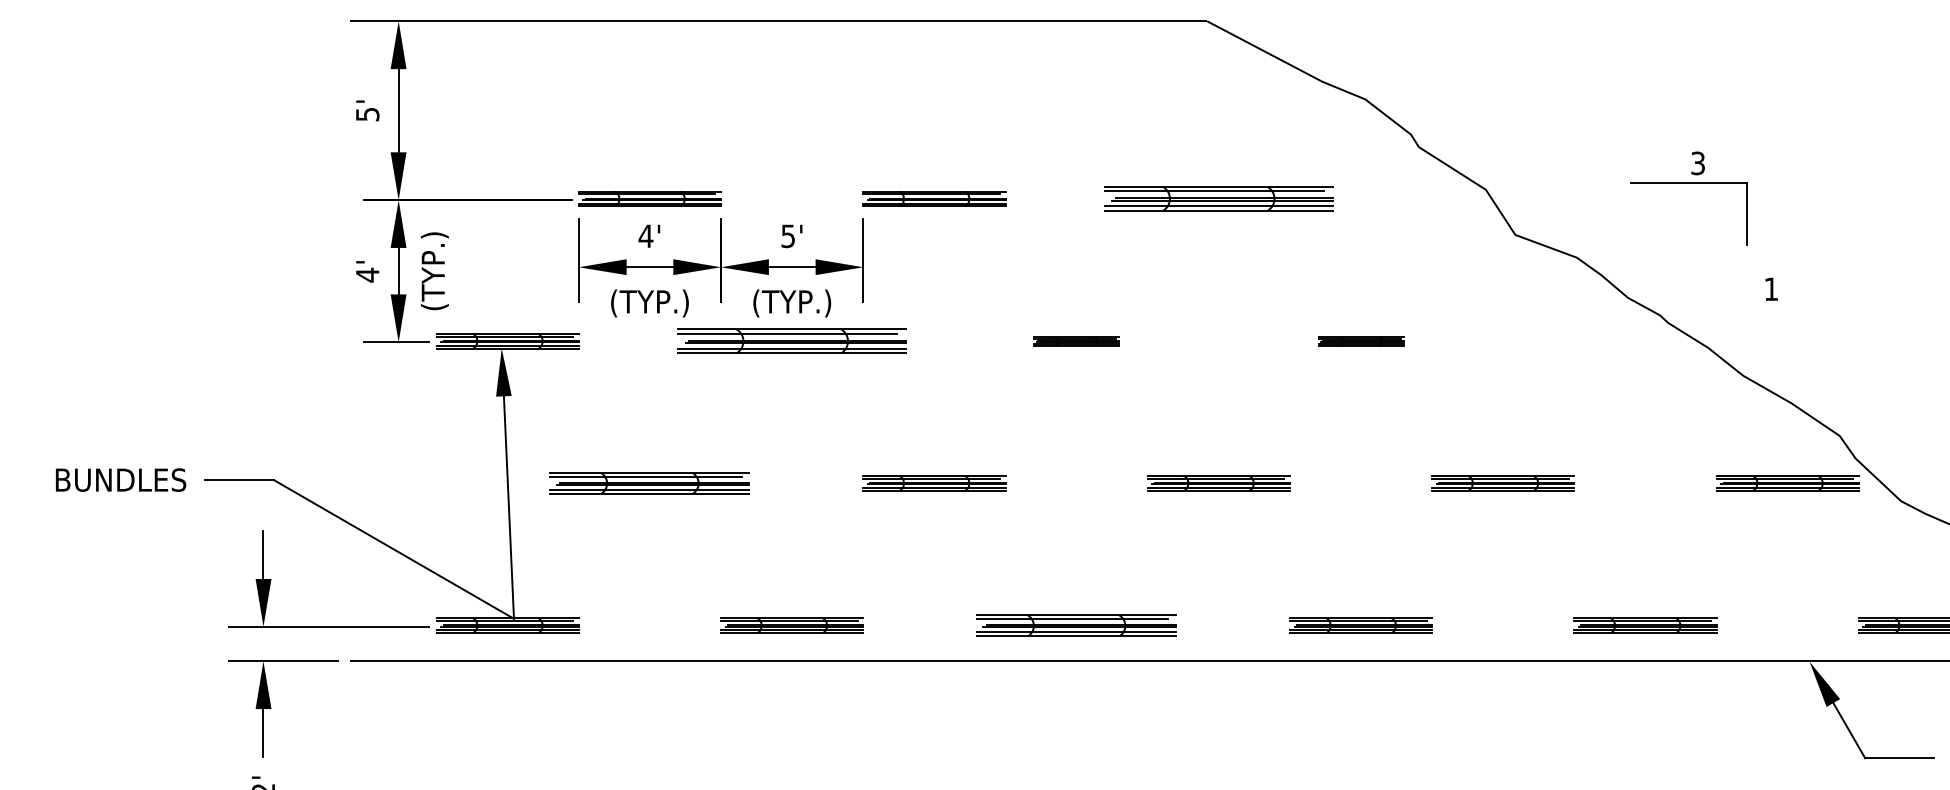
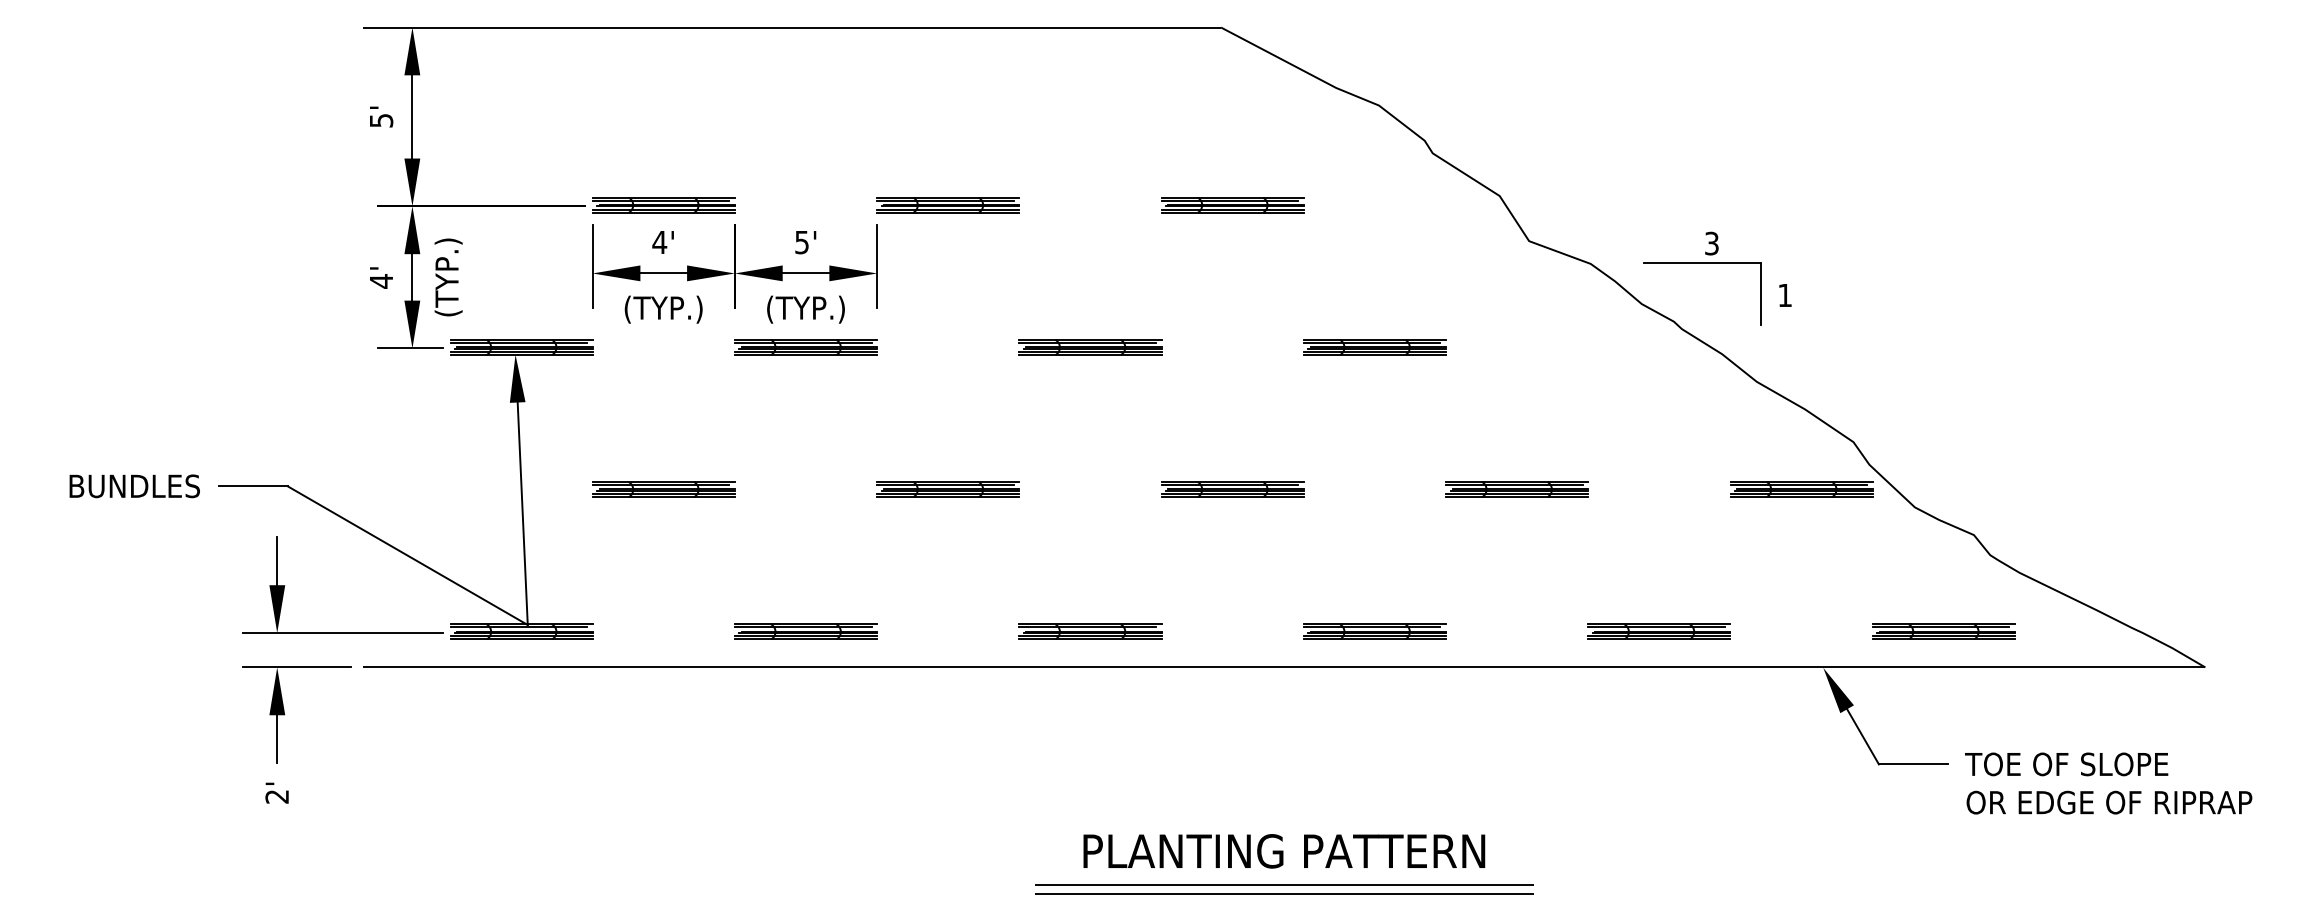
part: (1688, 183) -> (1702, 263), moved
part: (1218, 199) -> (1232, 205), size x0.62
part: (791, 341) -> (805, 347), size x0.62
part: (1076, 341) -> (1090, 347), size x1.67
part: (1360, 341) -> (1374, 347), size x1.67
part: (649, 483) -> (663, 489), size x0.71
part: (1076, 625) -> (1090, 631), size x0.71

